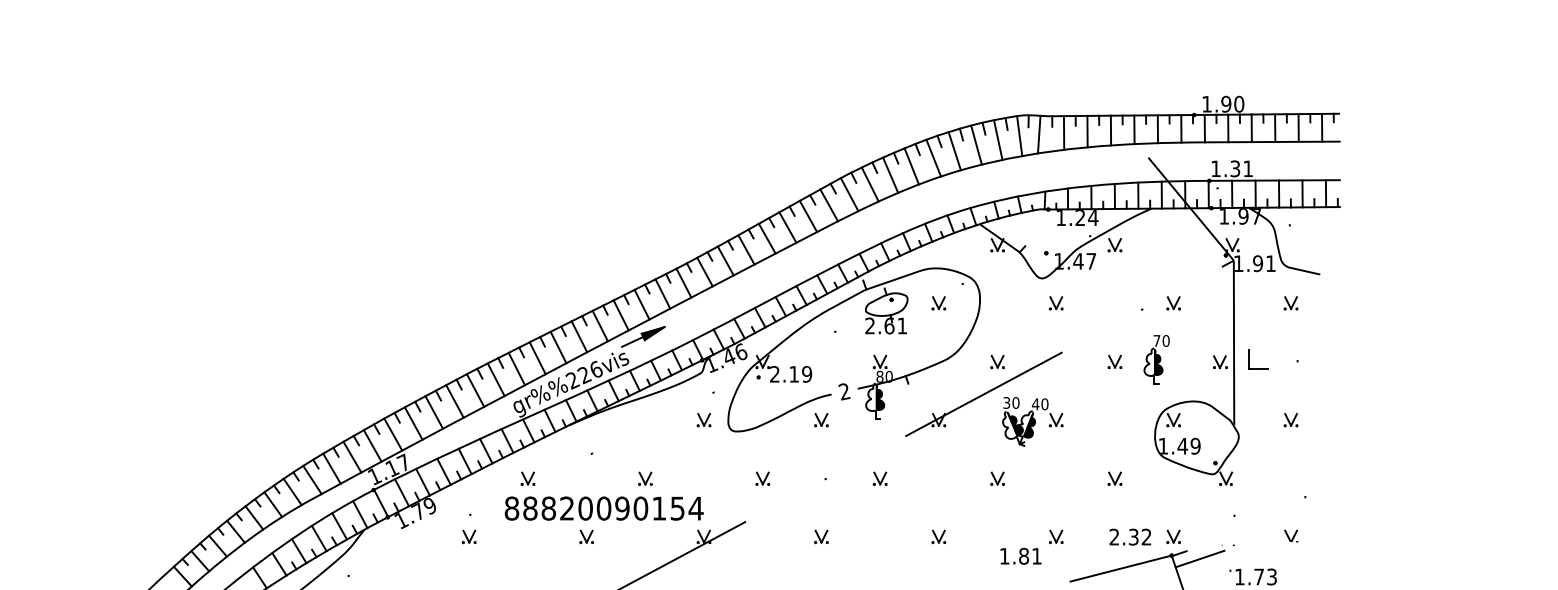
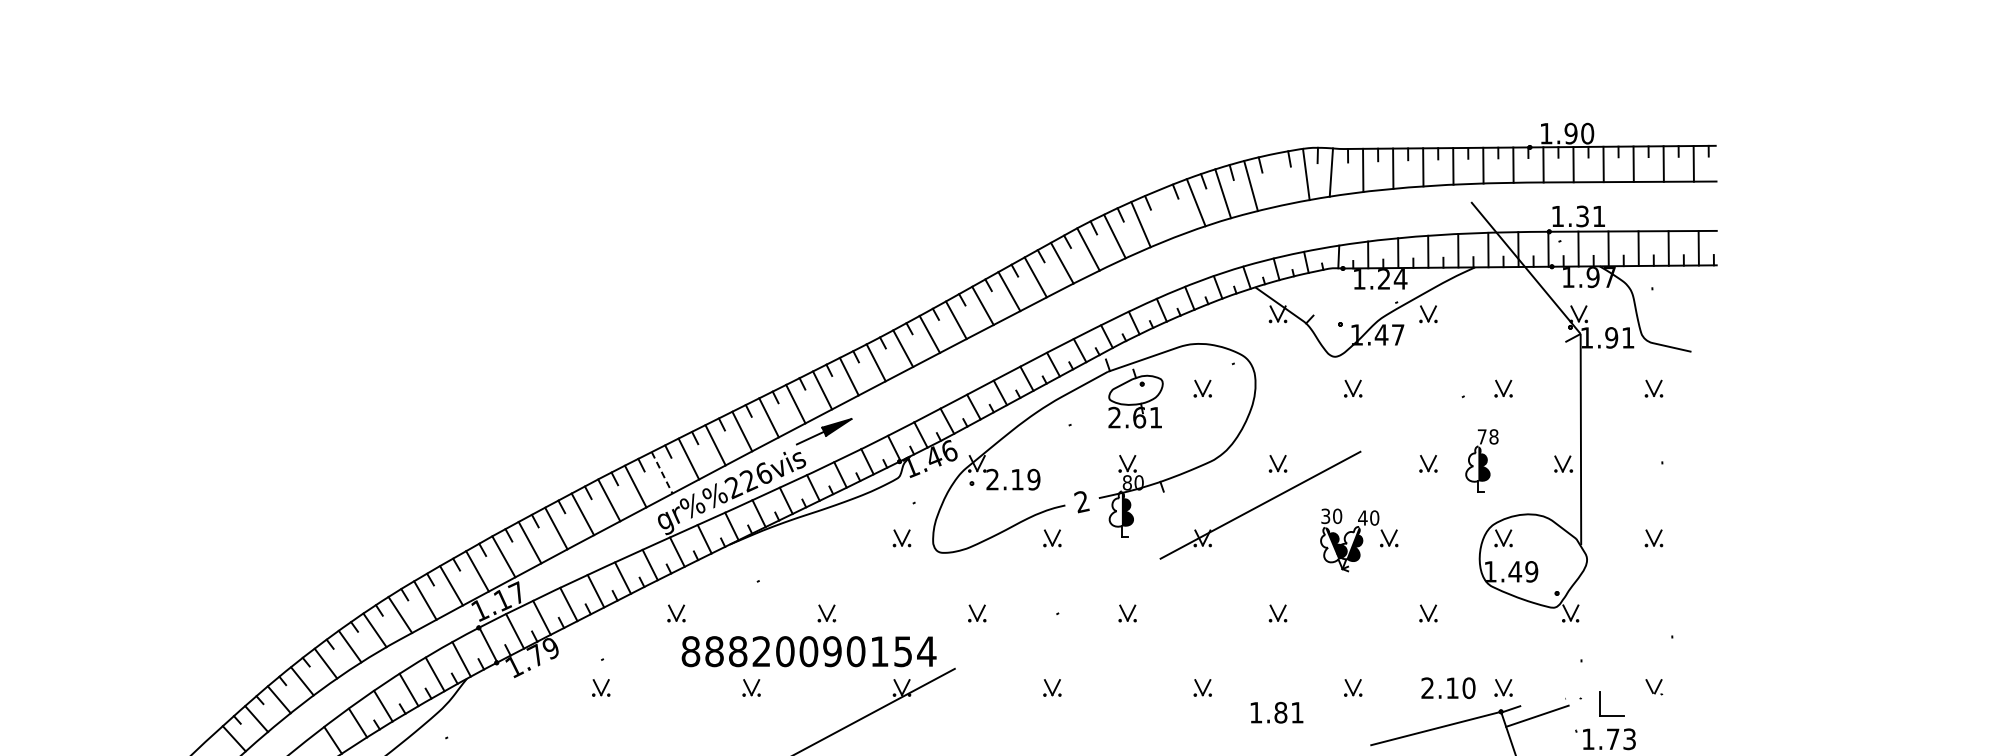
line: (997, 140) -> (1278, 179), removed
line: (911, 166) -> (1167, 213), removed
text: (1165, 340) -> (1493, 436), 70 -> 78
part: (1249, 358) -> (1600, 703), moved
line: (517, 369) -> (662, 473), solid -> dashed
part: (1033, 421) -> (1359, 540), moved
text: (603, 508) -> (808, 651), moved
text: (1140, 537) -> (1460, 688), 2.32 -> 2.10
text: (1020, 556) -> (1276, 712), moved

